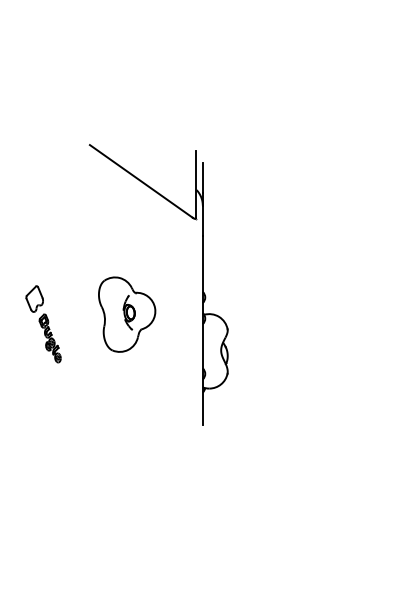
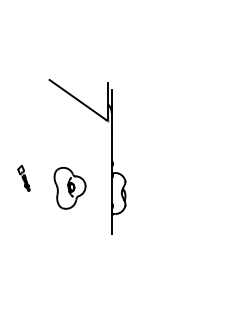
part: (126, 314) -> (69, 188), moved
part: (42, 324) -> (23, 178), size x0.6

